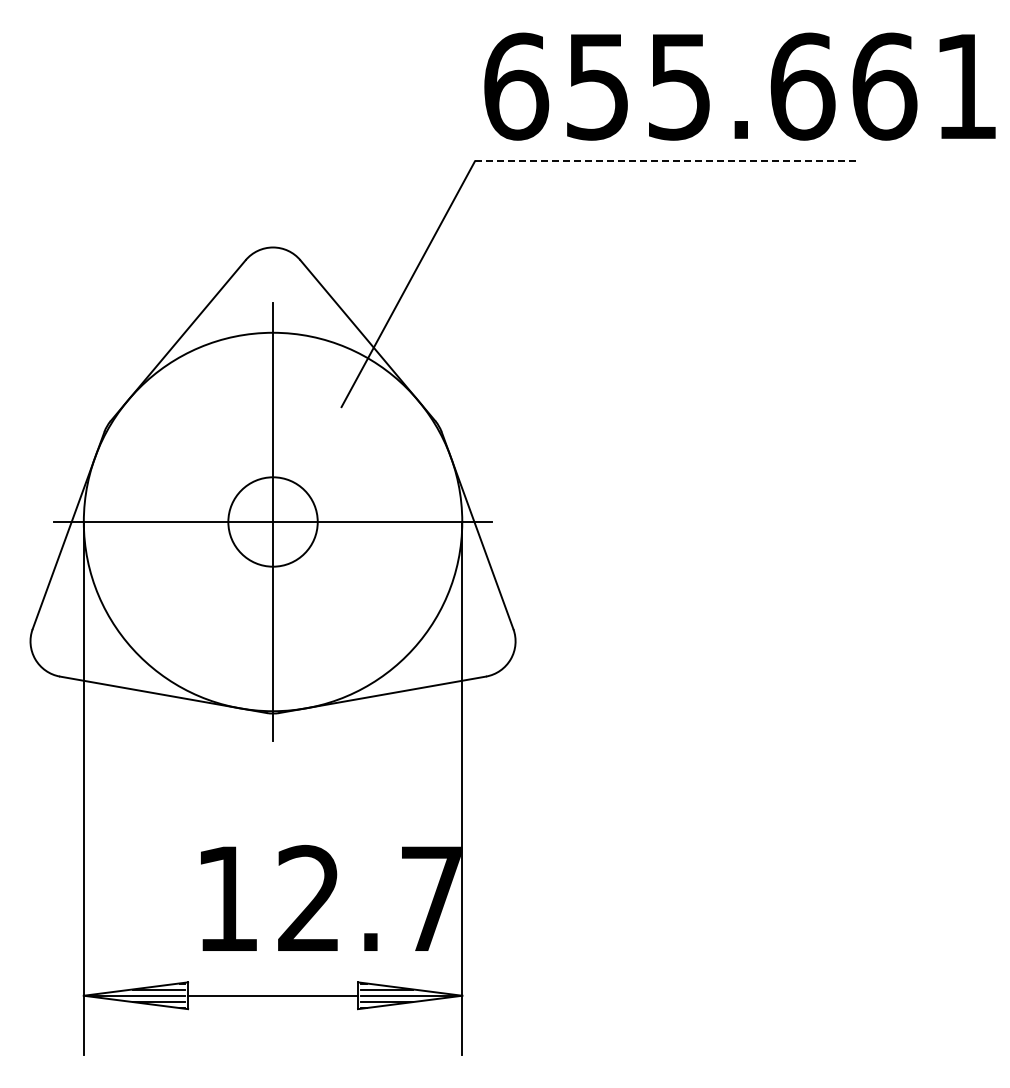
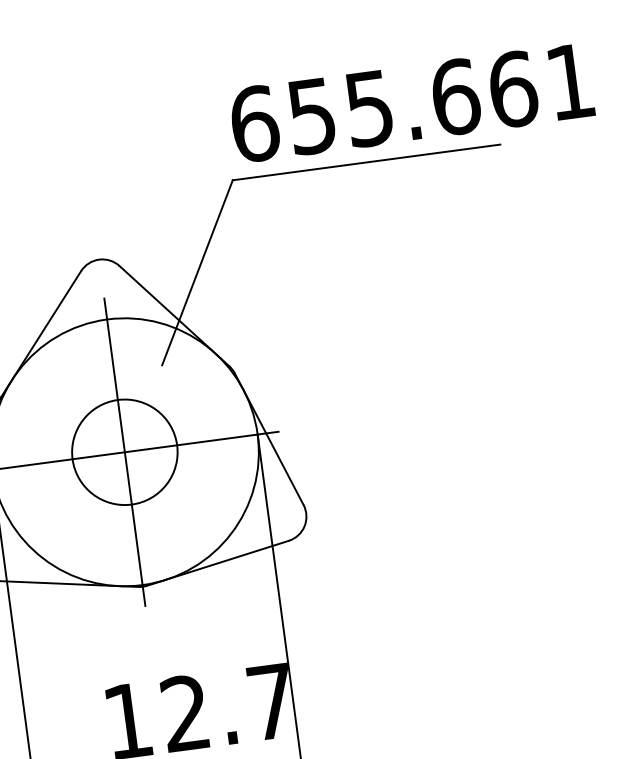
line: (665, 161) -> (366, 162), dashed -> solid
circle: (272, 521) -> (124, 451), size x1.67

